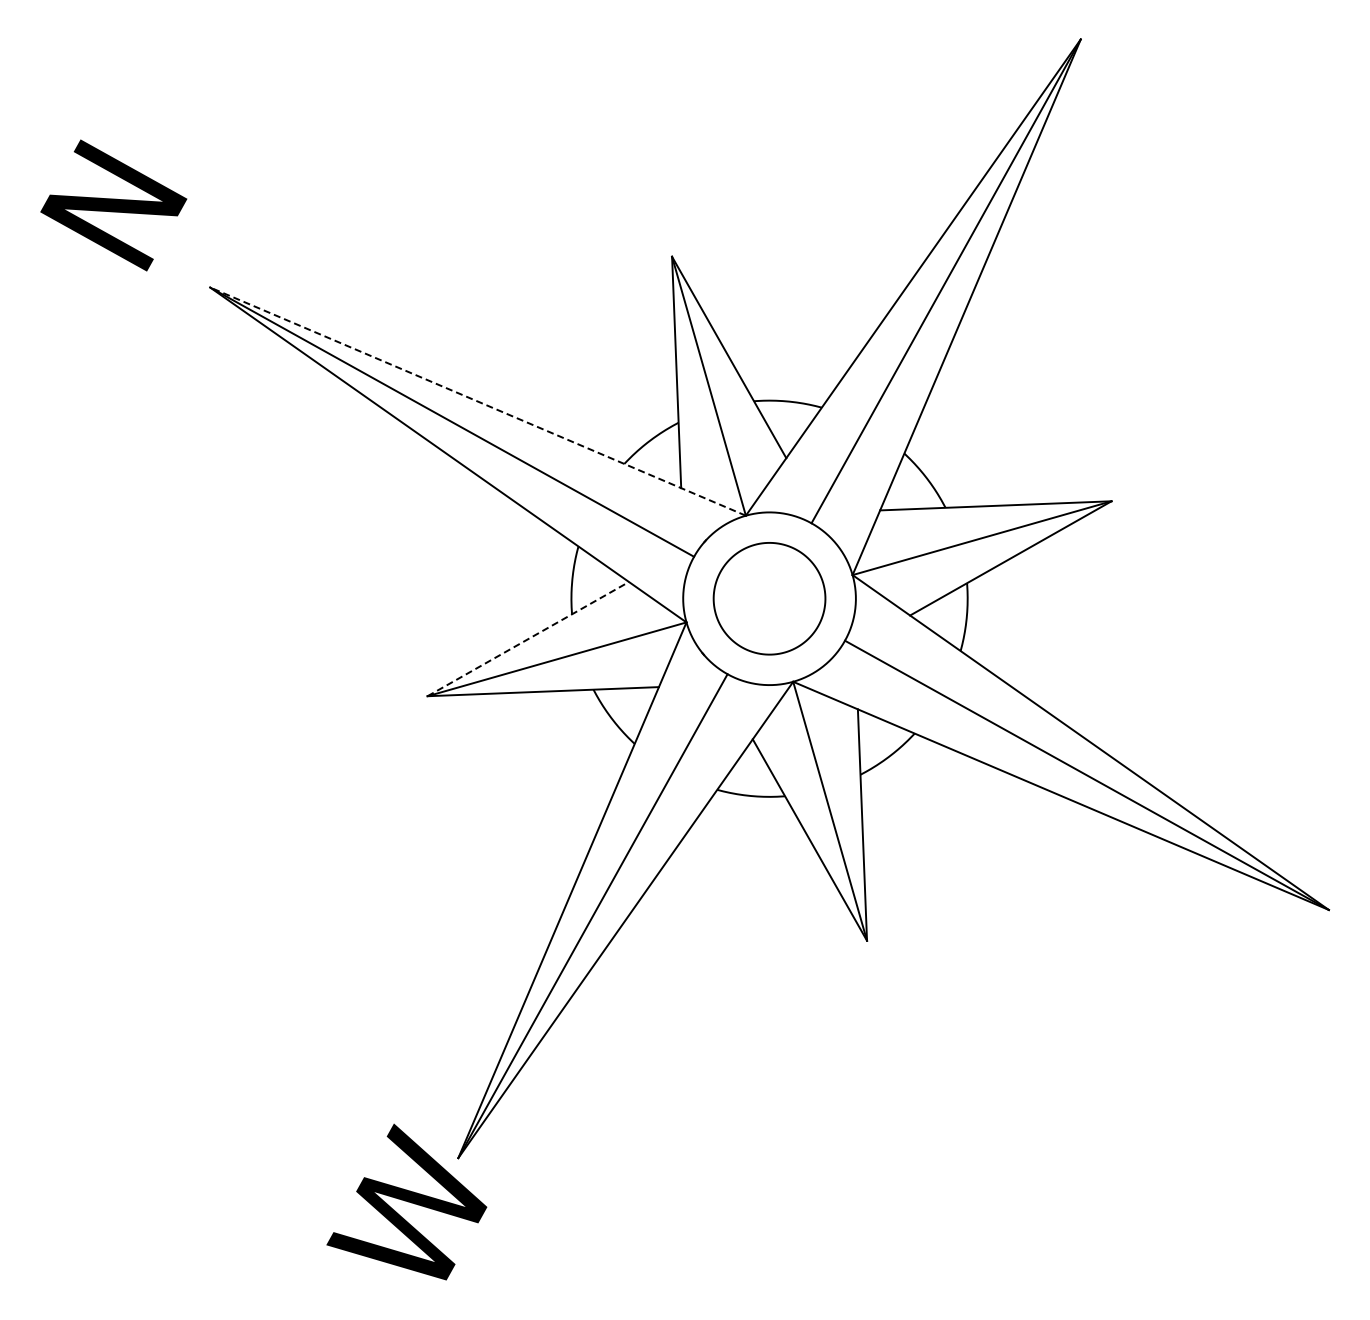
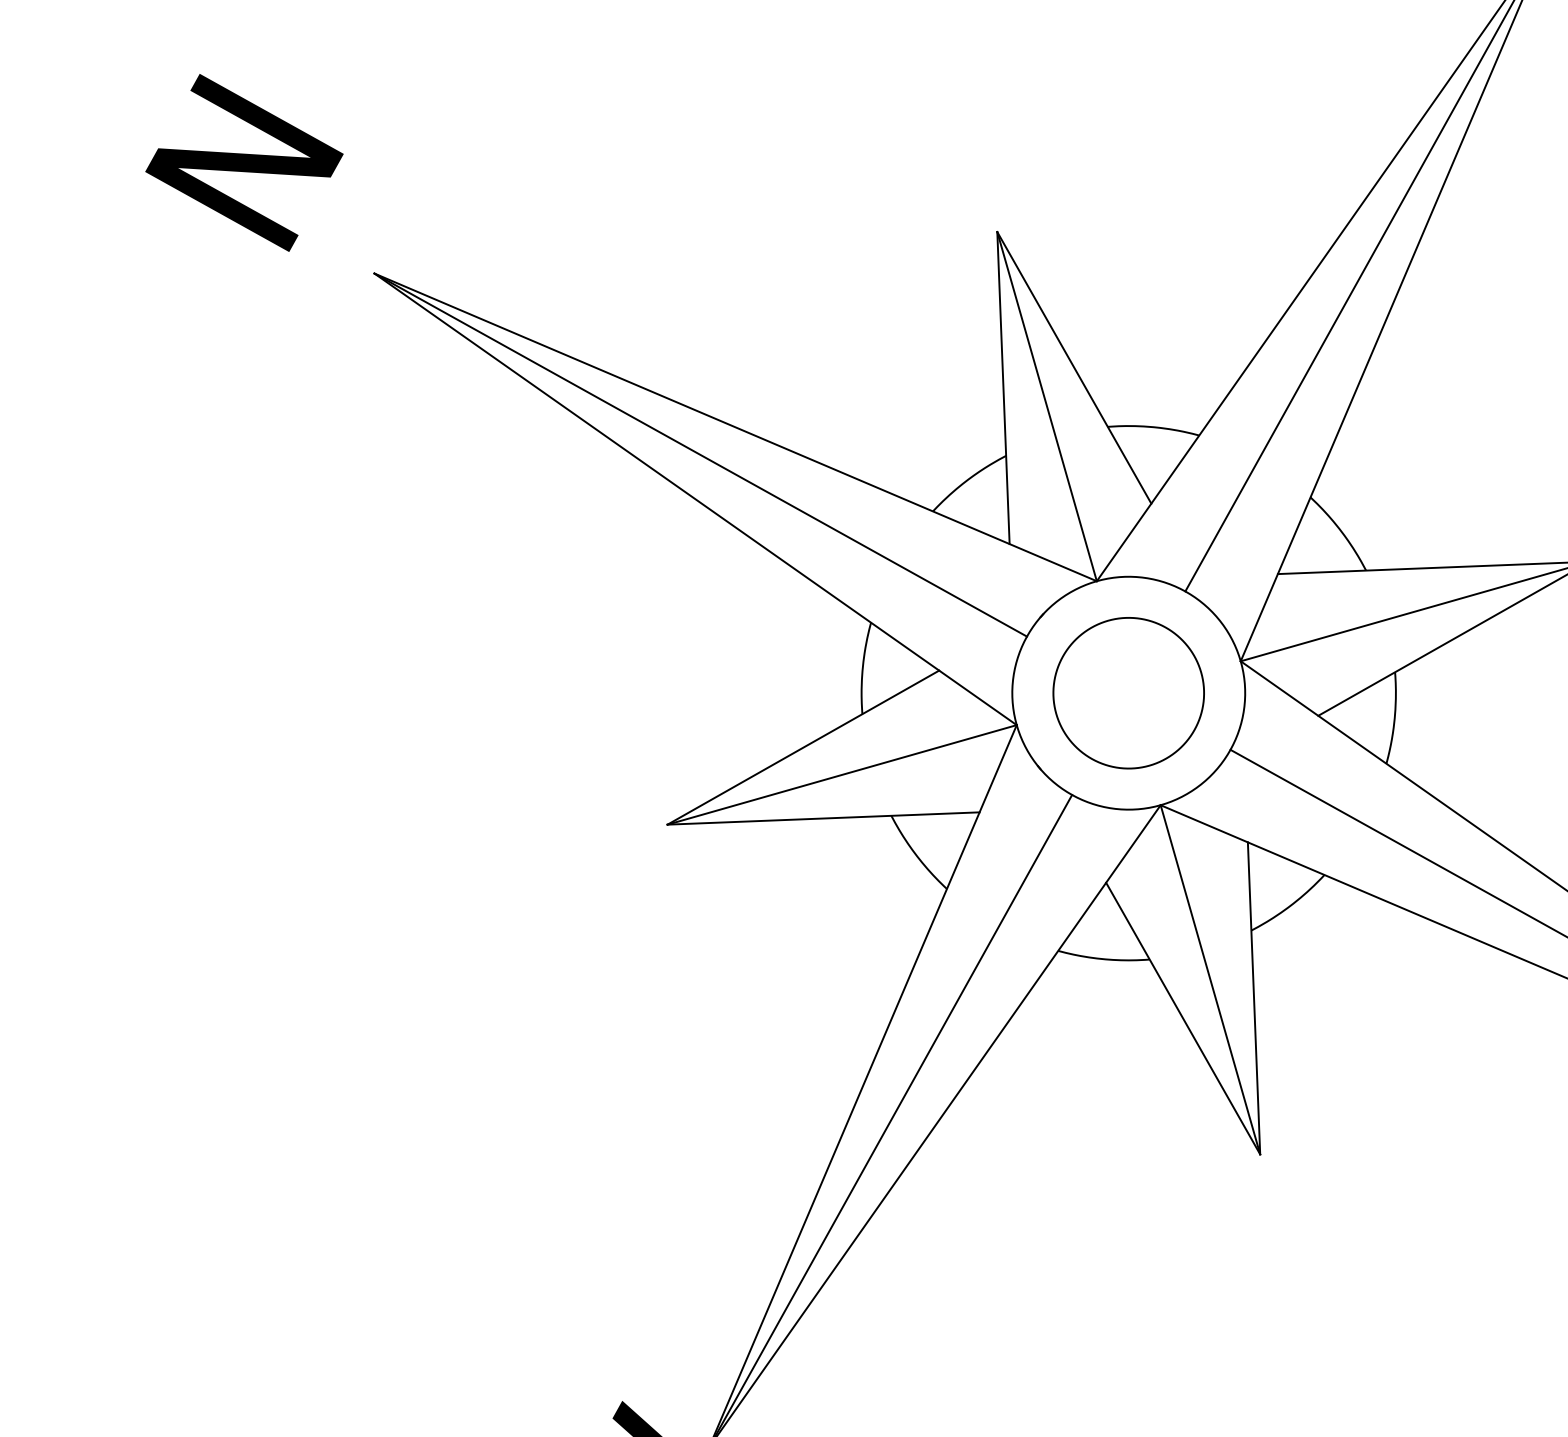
line: (477, 401) -> (734, 427), dashed -> solid
line: (528, 639) -> (803, 748), dashed -> solid

